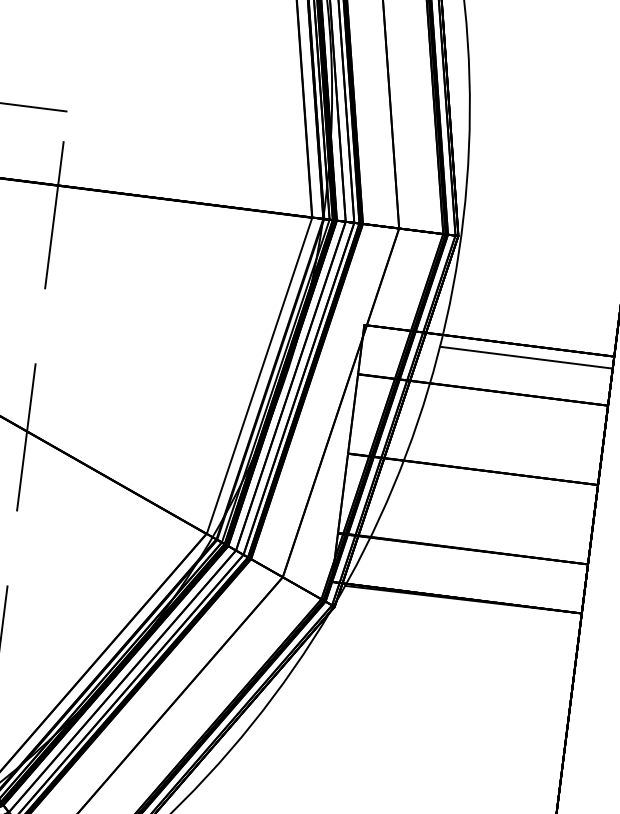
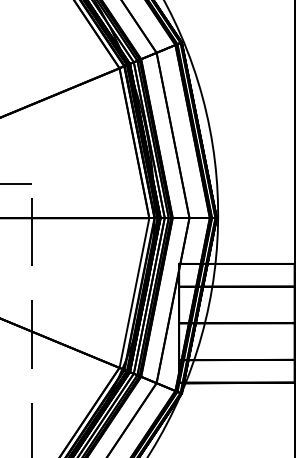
line: (525, 357) -> (254, 269), removed

